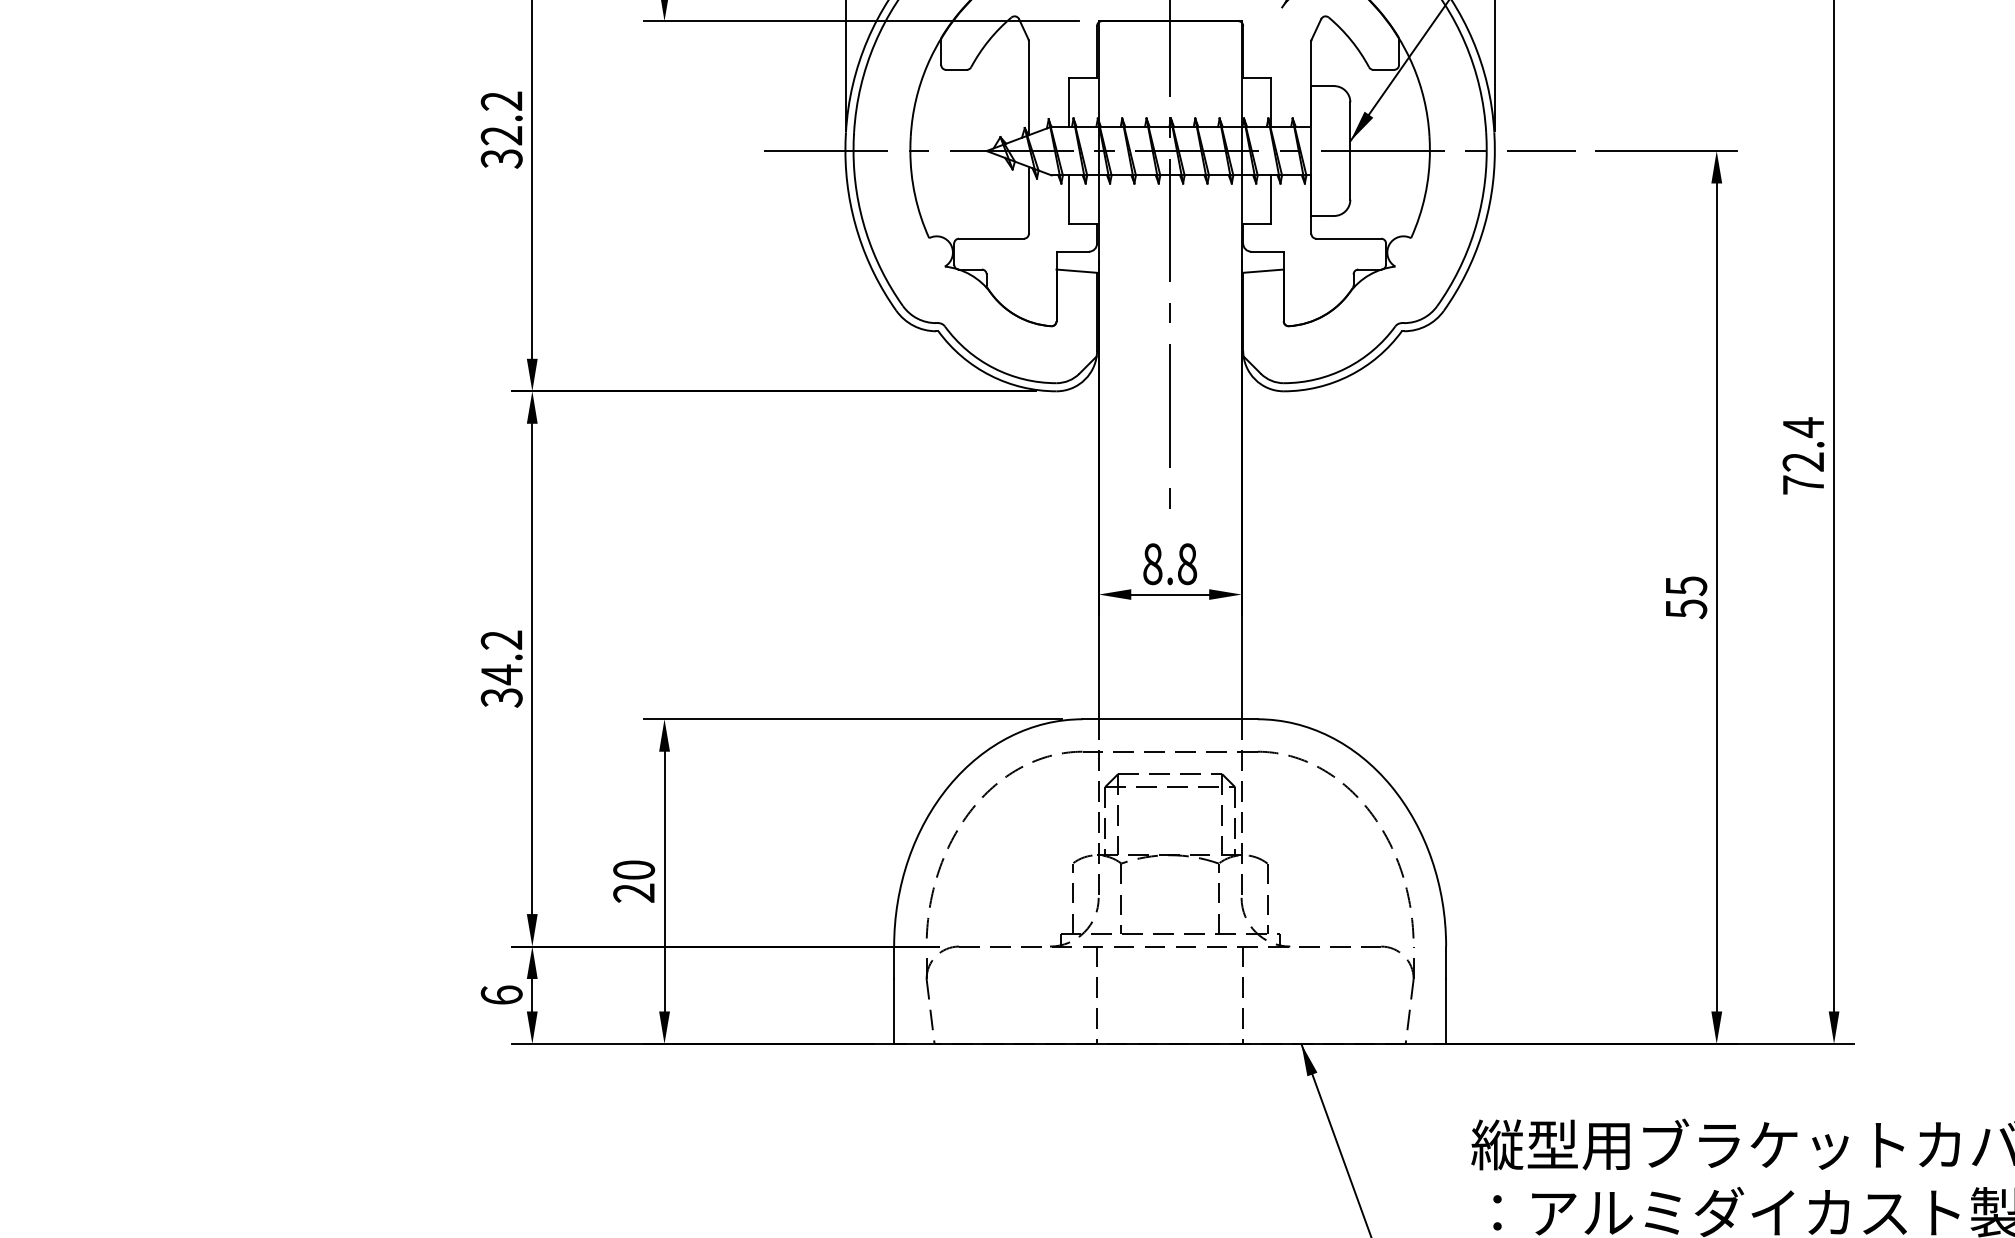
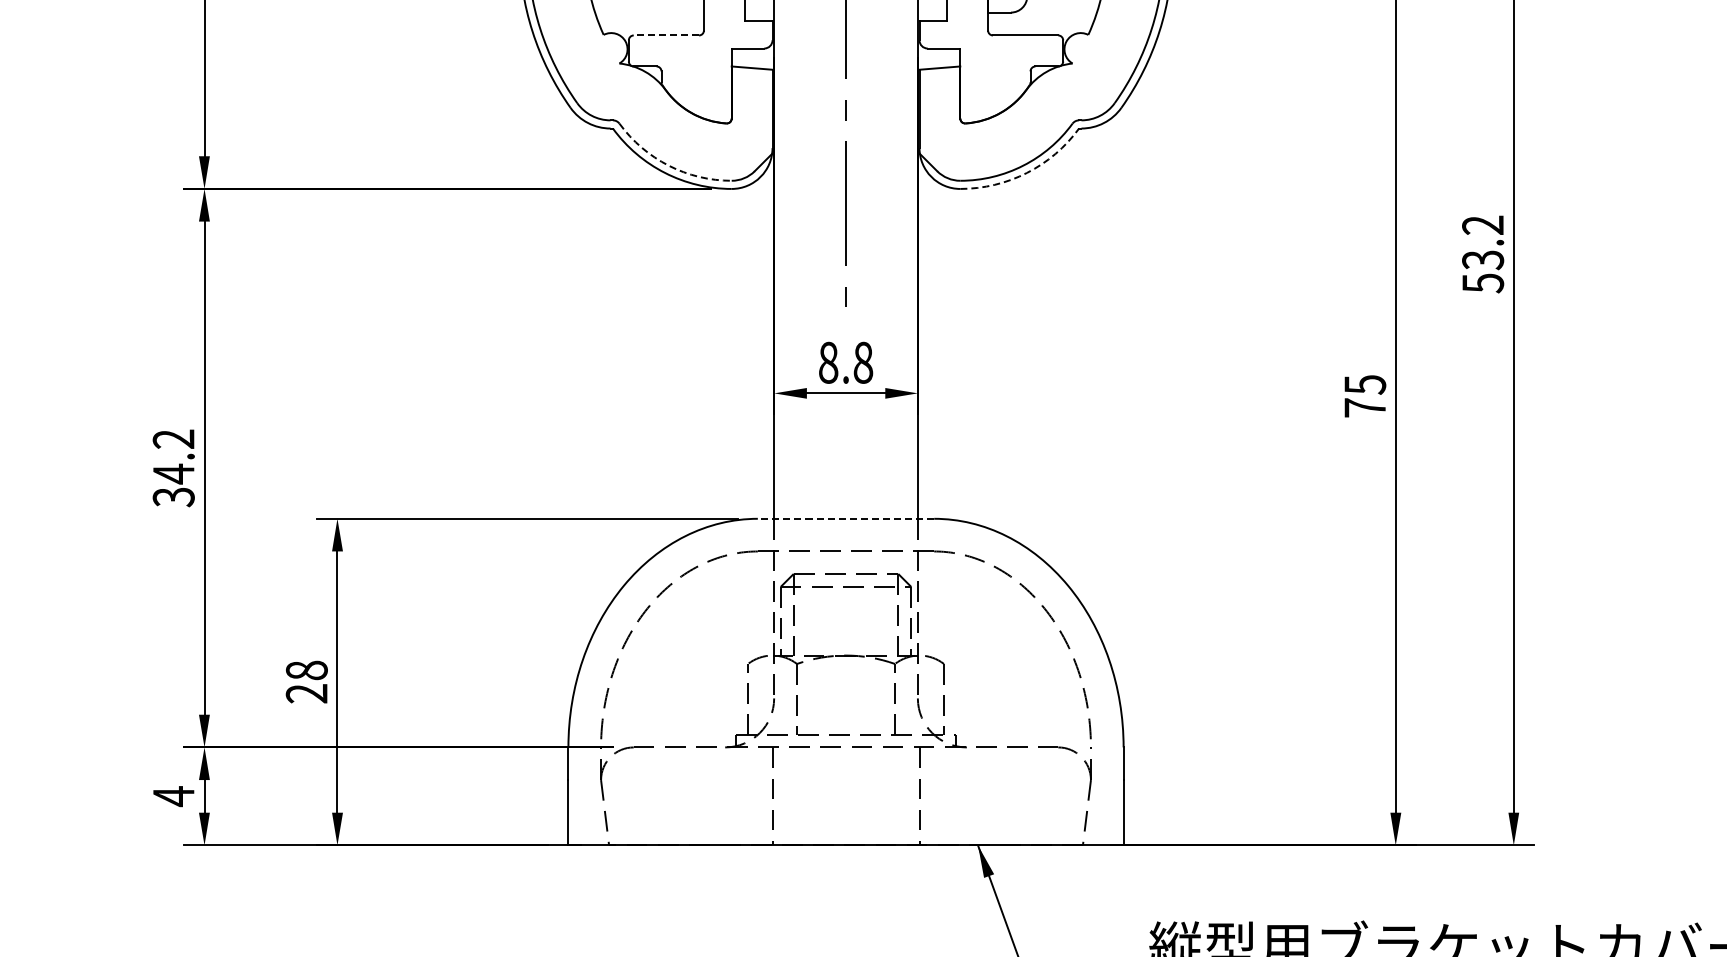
line: (991, 238) -> (666, 35), solid -> dashed
arc: (993, 368) -> (668, 165), solid -> dashed
arc: (1350, 375) -> (1027, 173), solid -> dashed
text: (1803, 456) -> (1483, 254), 72.4 -> 53.2
text: (1686, 609) -> (1365, 408), 55 -> 75
line: (1170, 719) -> (846, 519), solid -> dashed
text: (633, 869) -> (306, 669), 20 -> 28
text: (501, 995) -> (173, 796), 6 -> 4

